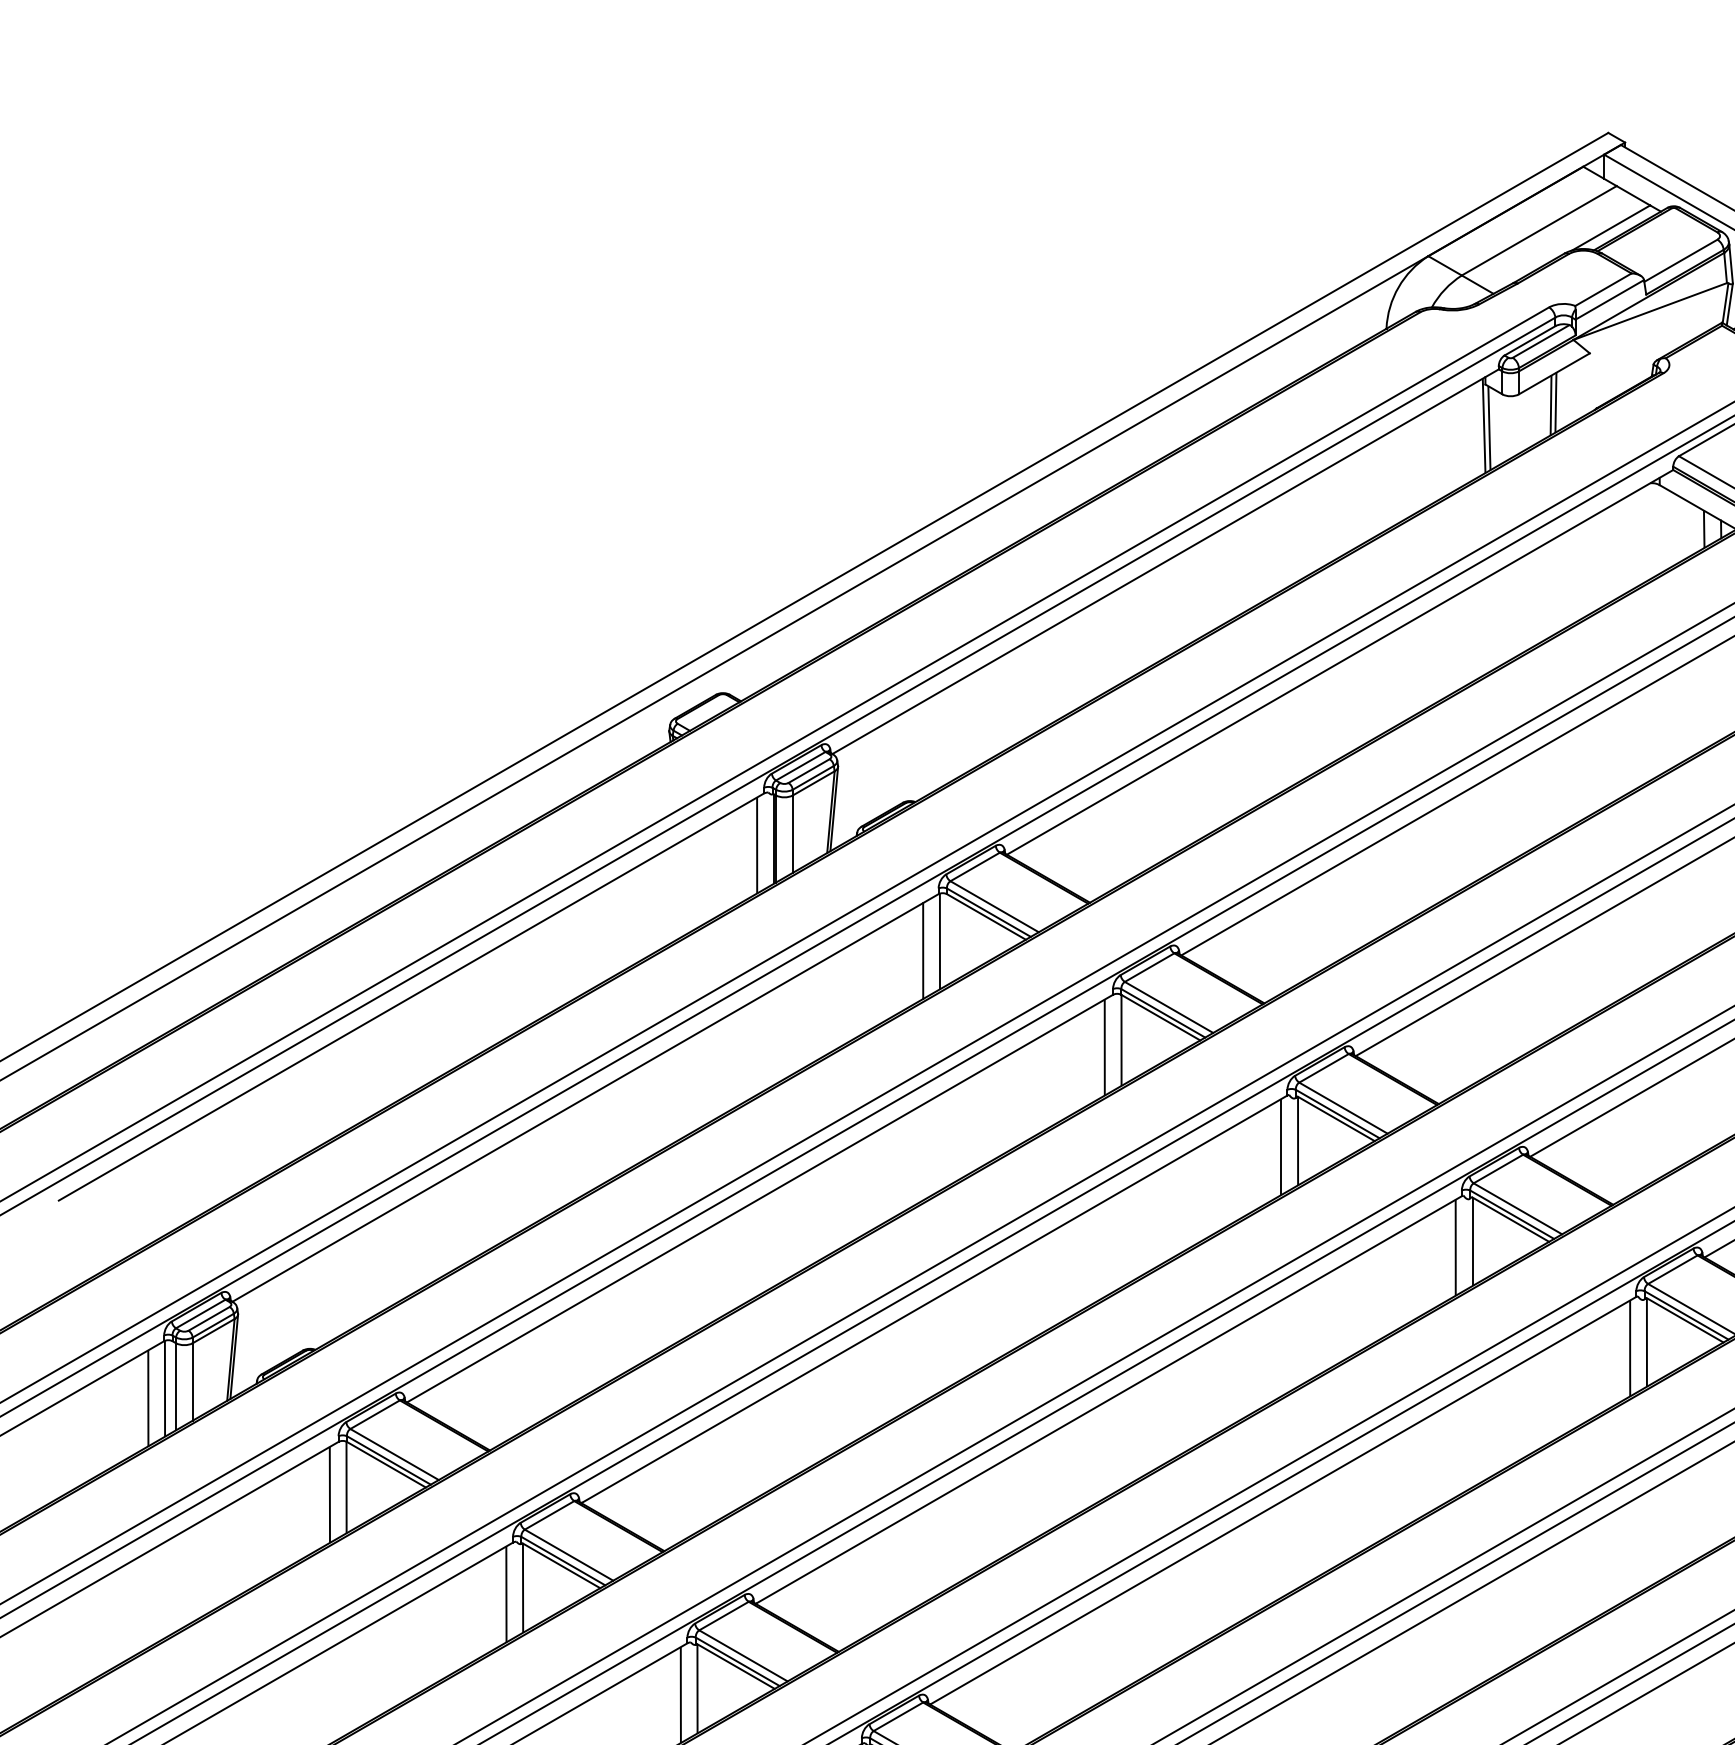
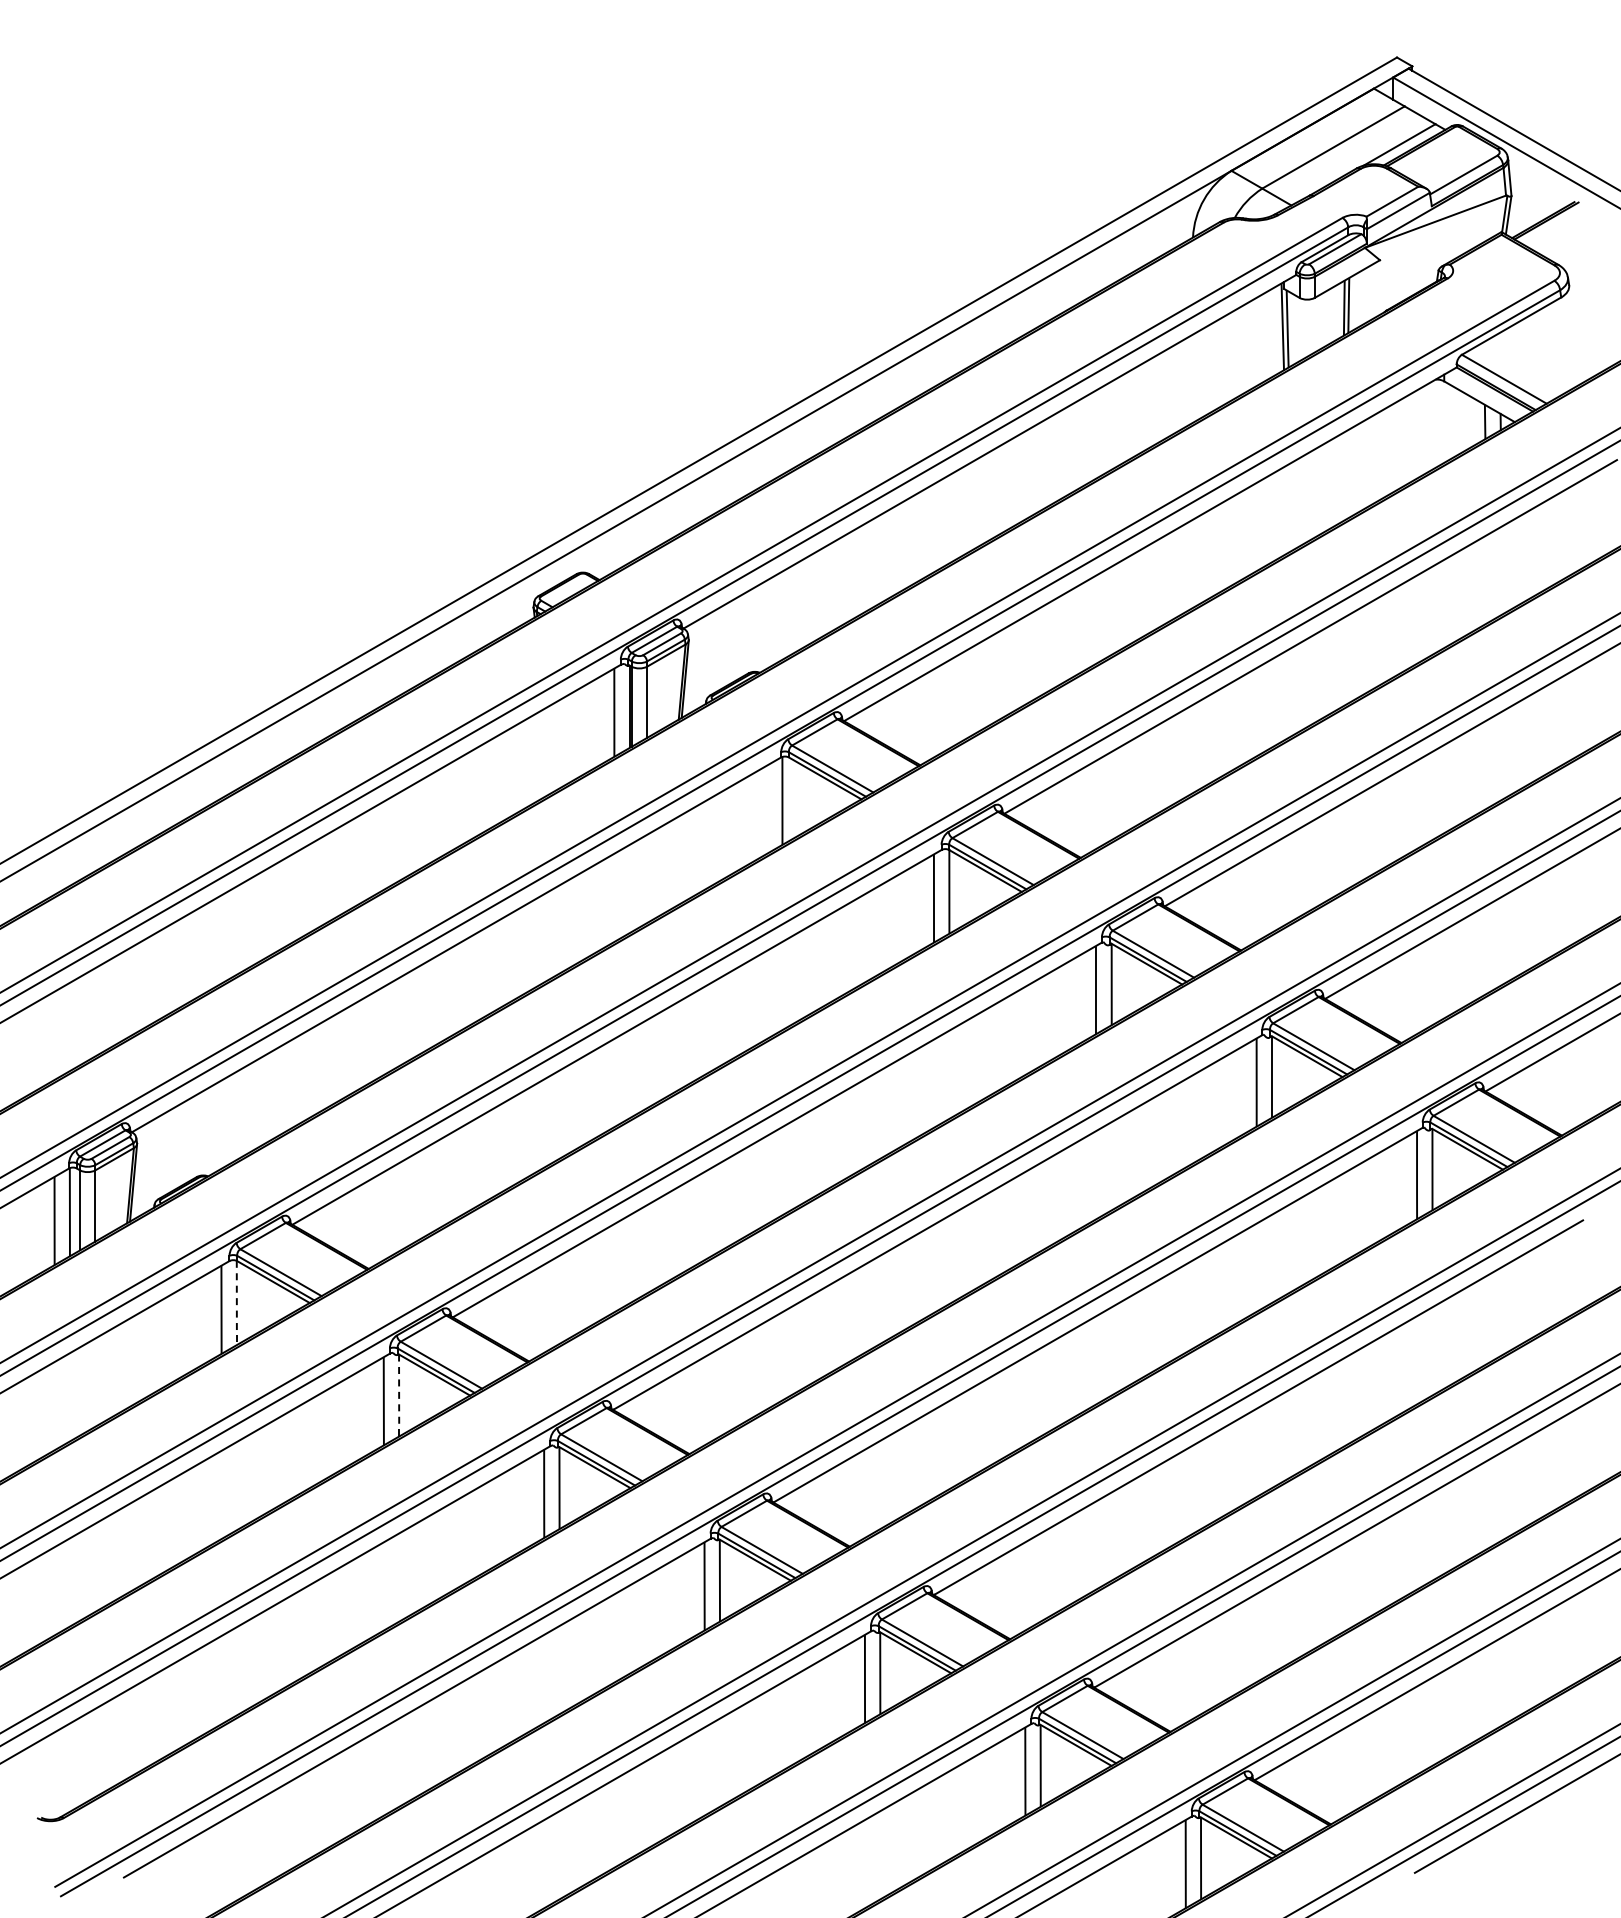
line: (923, 950) -> (767, 809), removed
line: (346, 1488) -> (236, 1303), solid -> dashed
line: (523, 1589) -> (399, 1396), solid -> dashed

